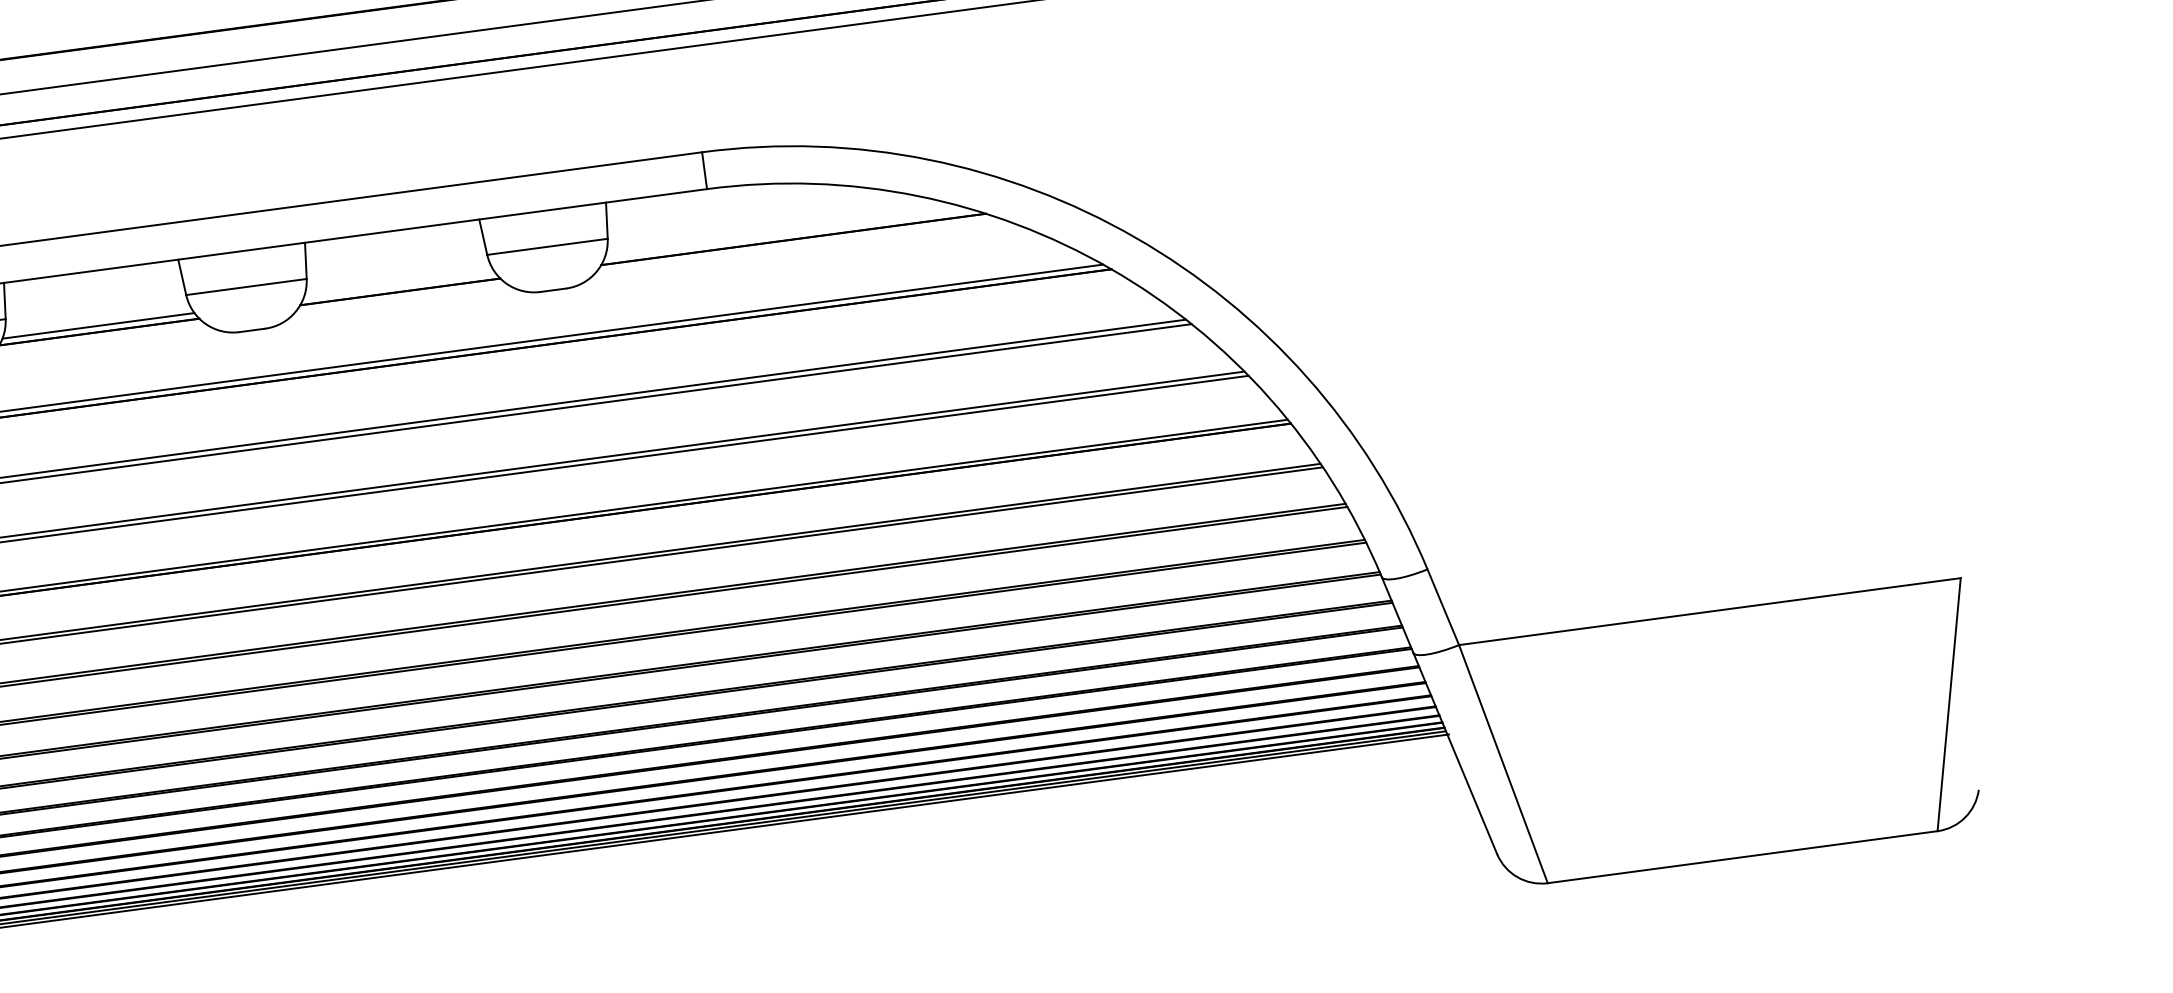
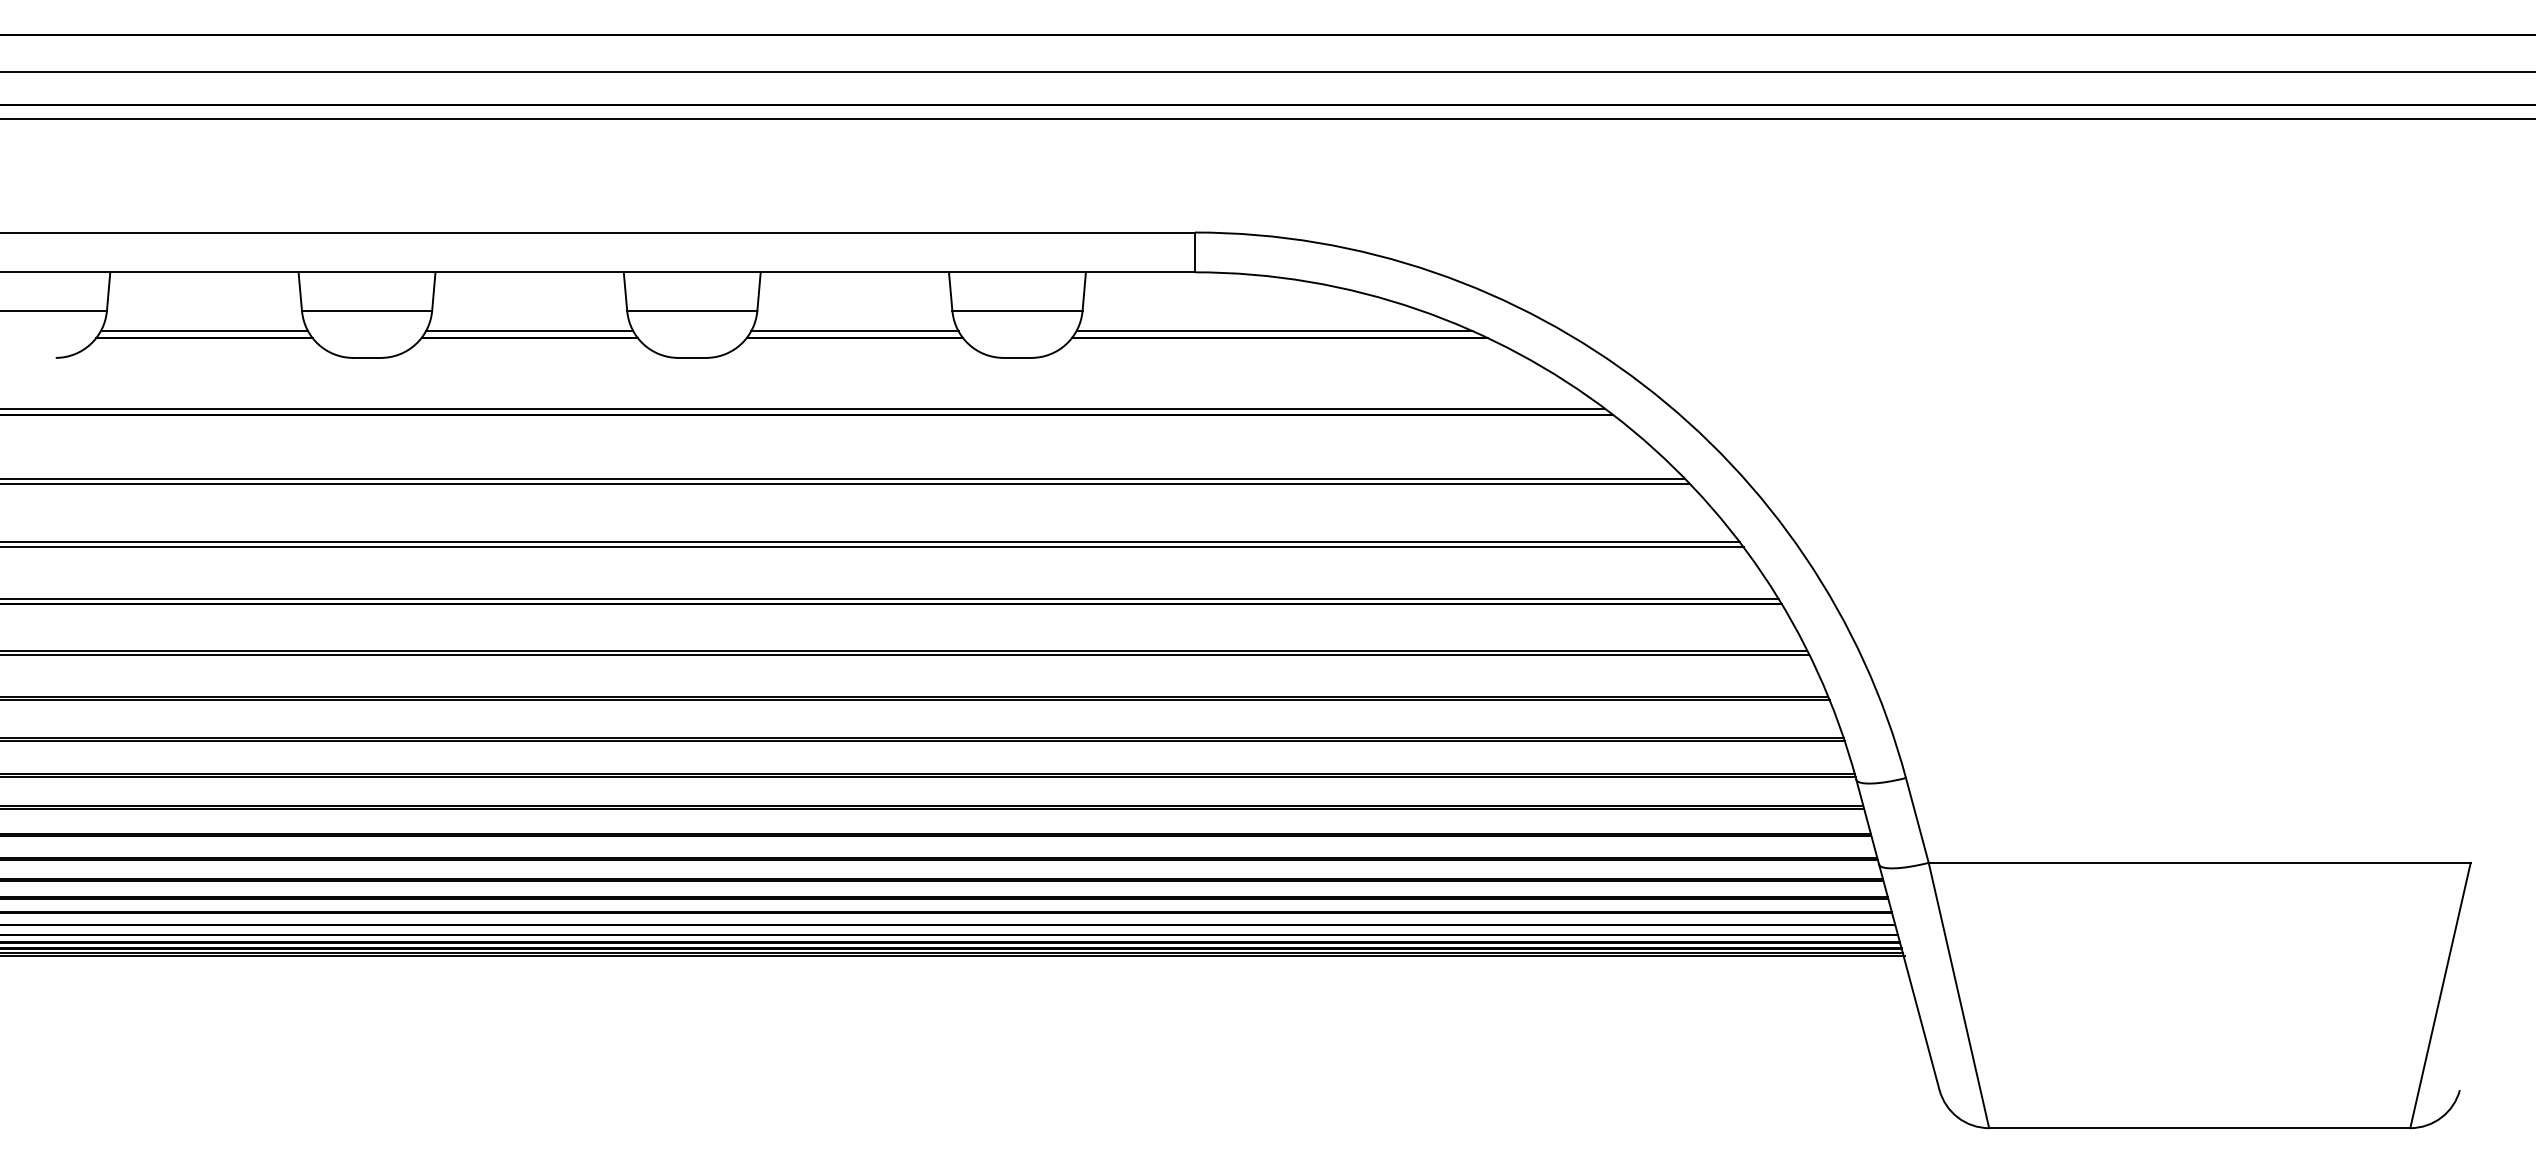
line: (787, 234) -> (1274, 331), added
line: (399, 285) -> (854, 331), added

